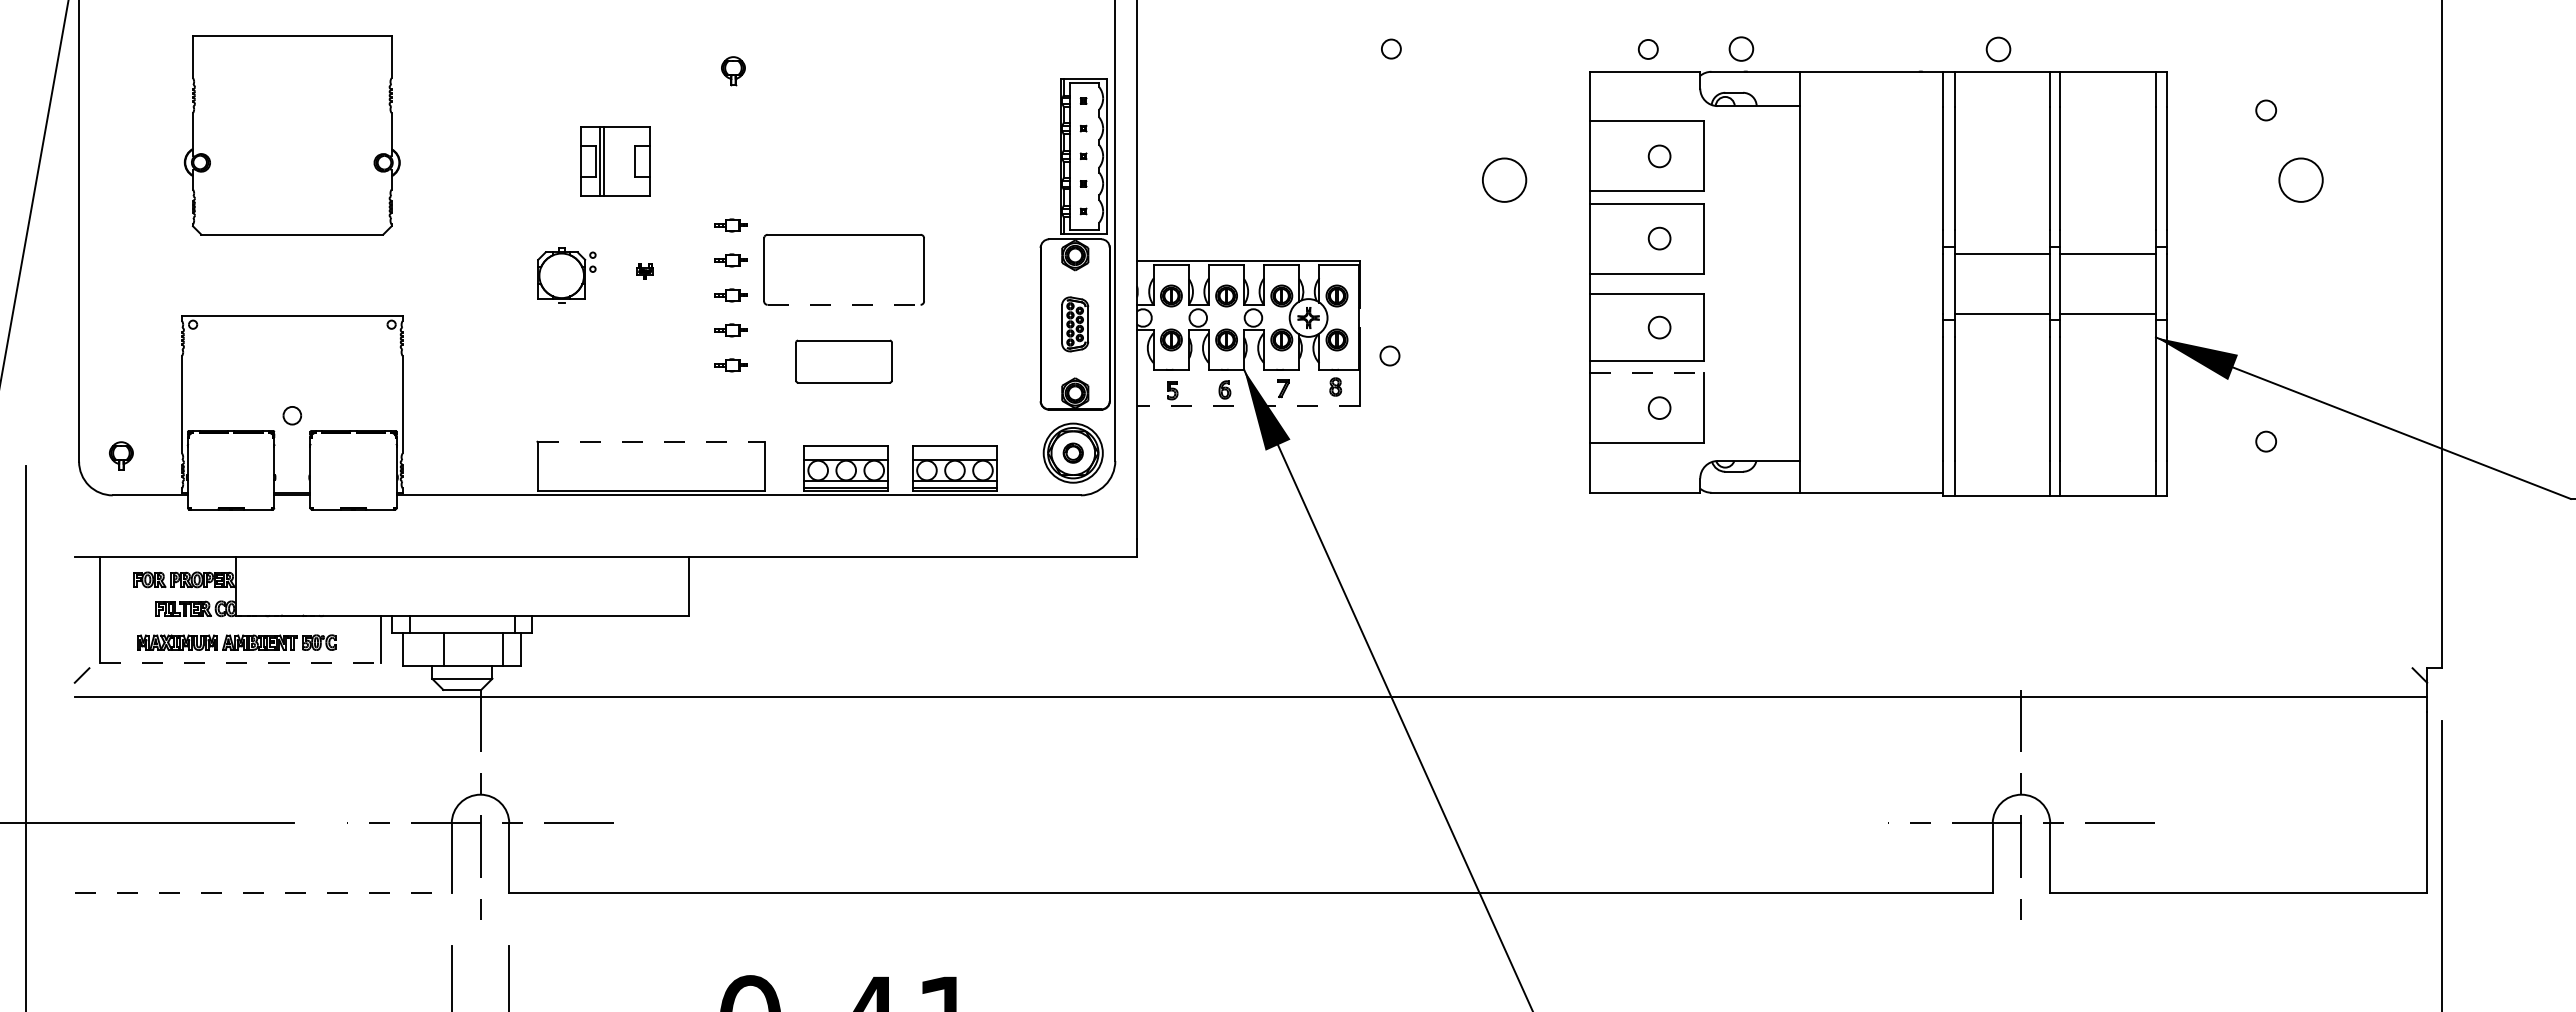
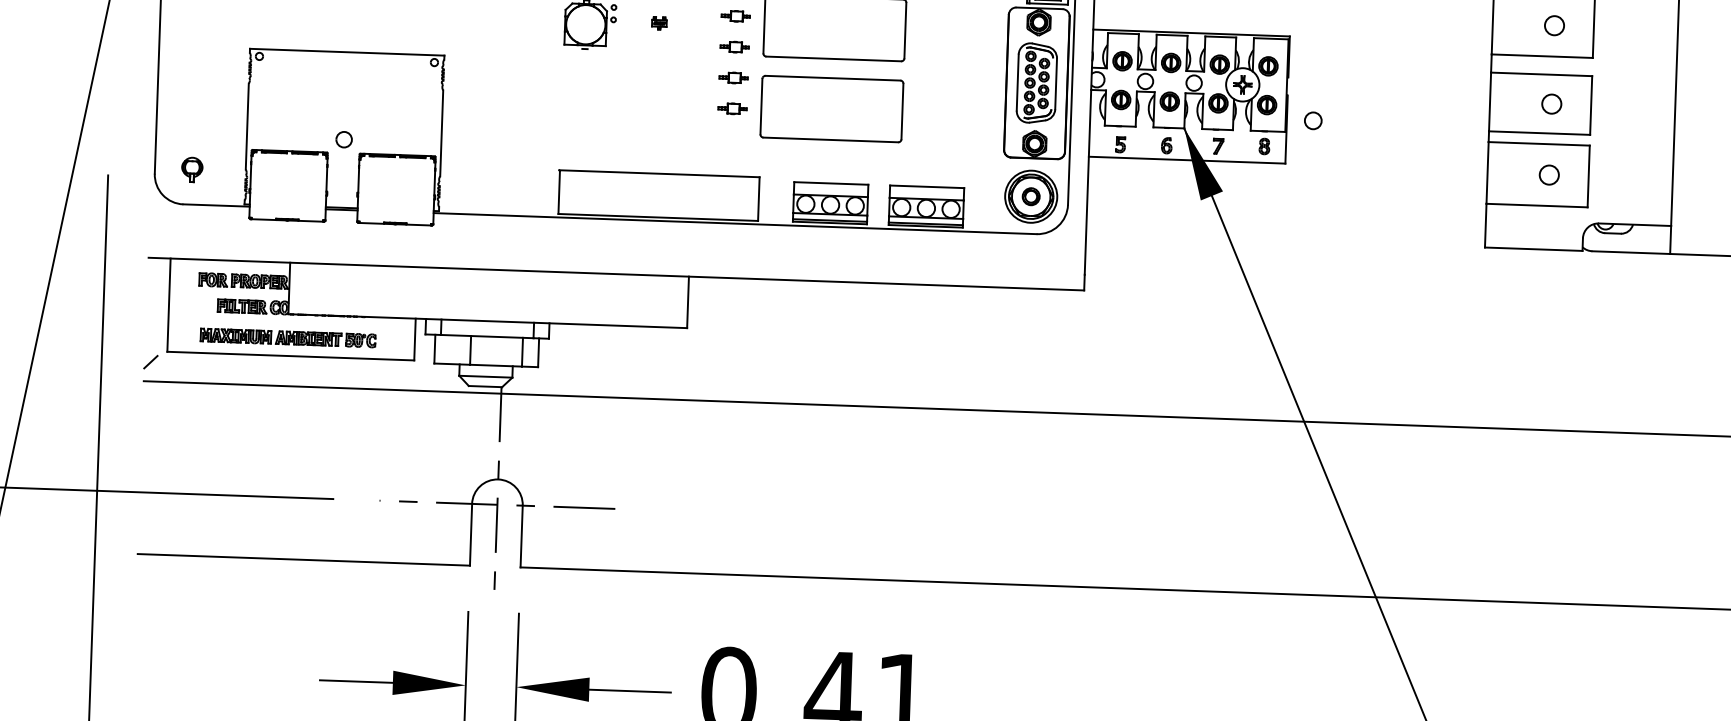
line: (844, 304) -> (834, 58), dashed -> solid
part: (1074, 324) -> (1036, 83), size x1.67
part: (843, 361) -> (831, 108), size x1.67
line: (1647, 373) -> (1539, 144), dashed -> solid
line: (1248, 405) -> (1187, 160), dashed -> solid
line: (651, 441) -> (659, 173), dashed -> solid
line: (240, 663) -> (290, 356), dashed -> solid
line: (263, 893) -> (304, 559), dashed -> solid

